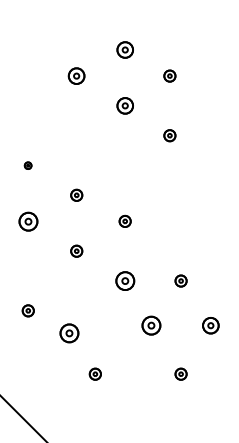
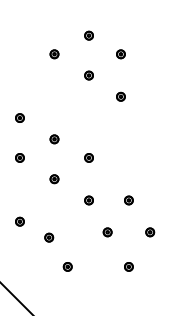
part: (124, 49) -> (88, 35), size x0.71
part: (76, 75) -> (54, 53), size x0.71
part: (124, 105) -> (88, 75), size x0.71
part: (27, 165) -> (19, 118), size x1.67
part: (27, 220) -> (19, 157), size x0.62
part: (124, 280) -> (88, 200), size x0.62
part: (150, 325) -> (107, 232), size x0.62
part: (210, 325) -> (149, 232), size x0.71
part: (68, 332) -> (48, 237), size x0.62

